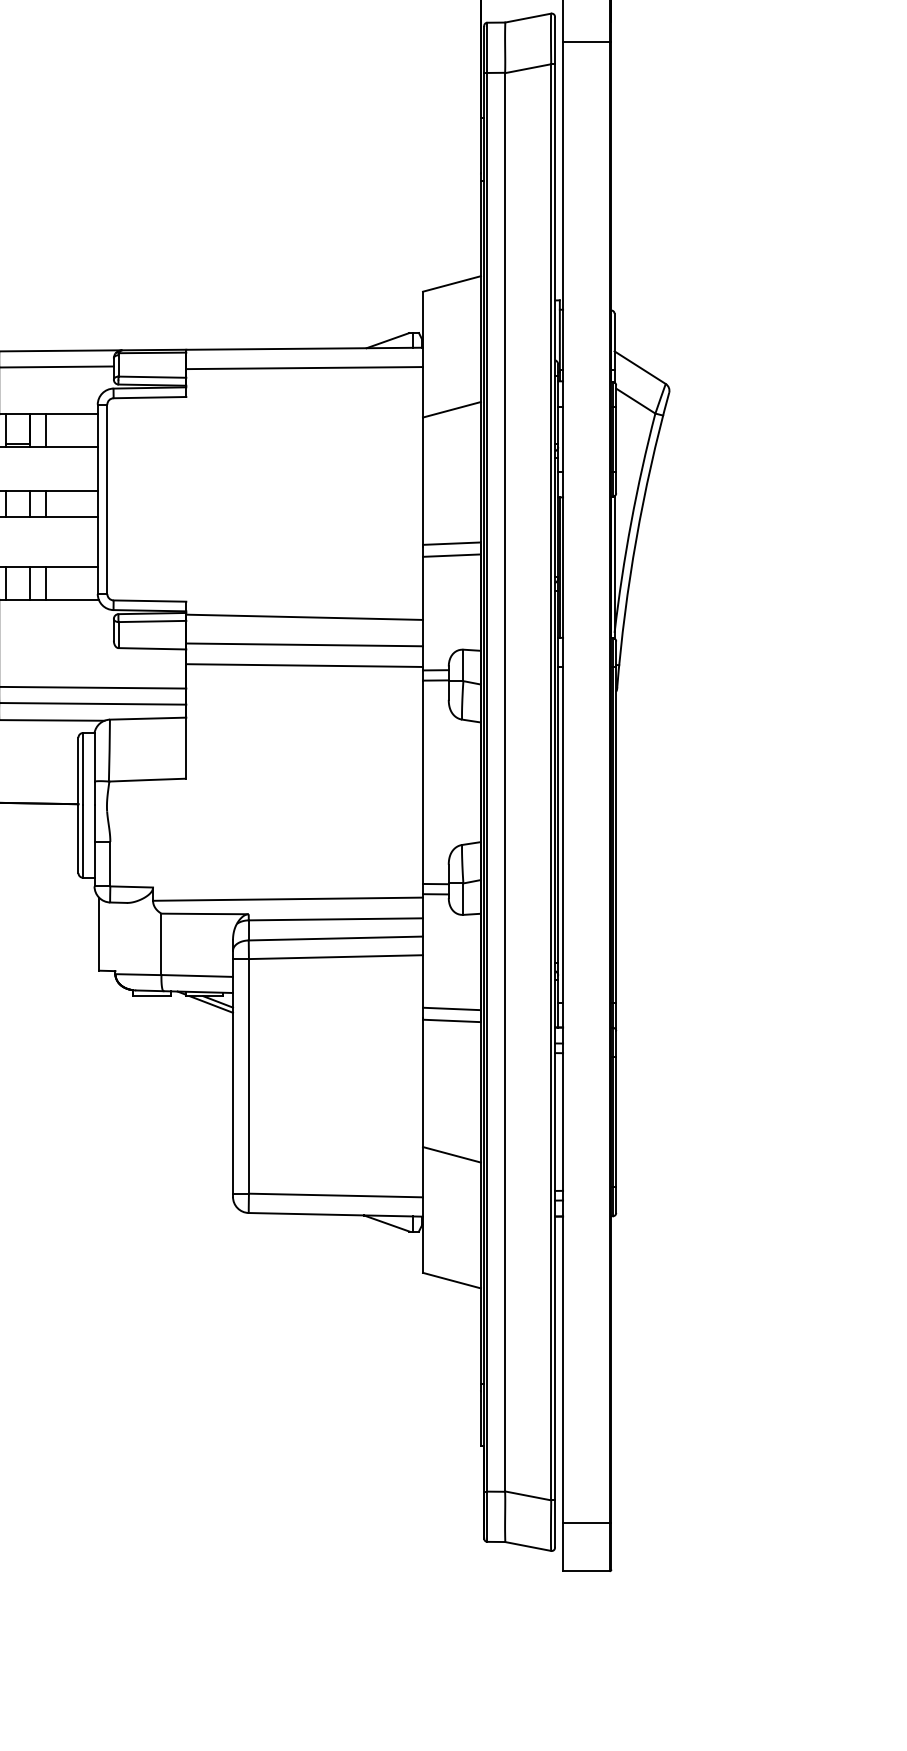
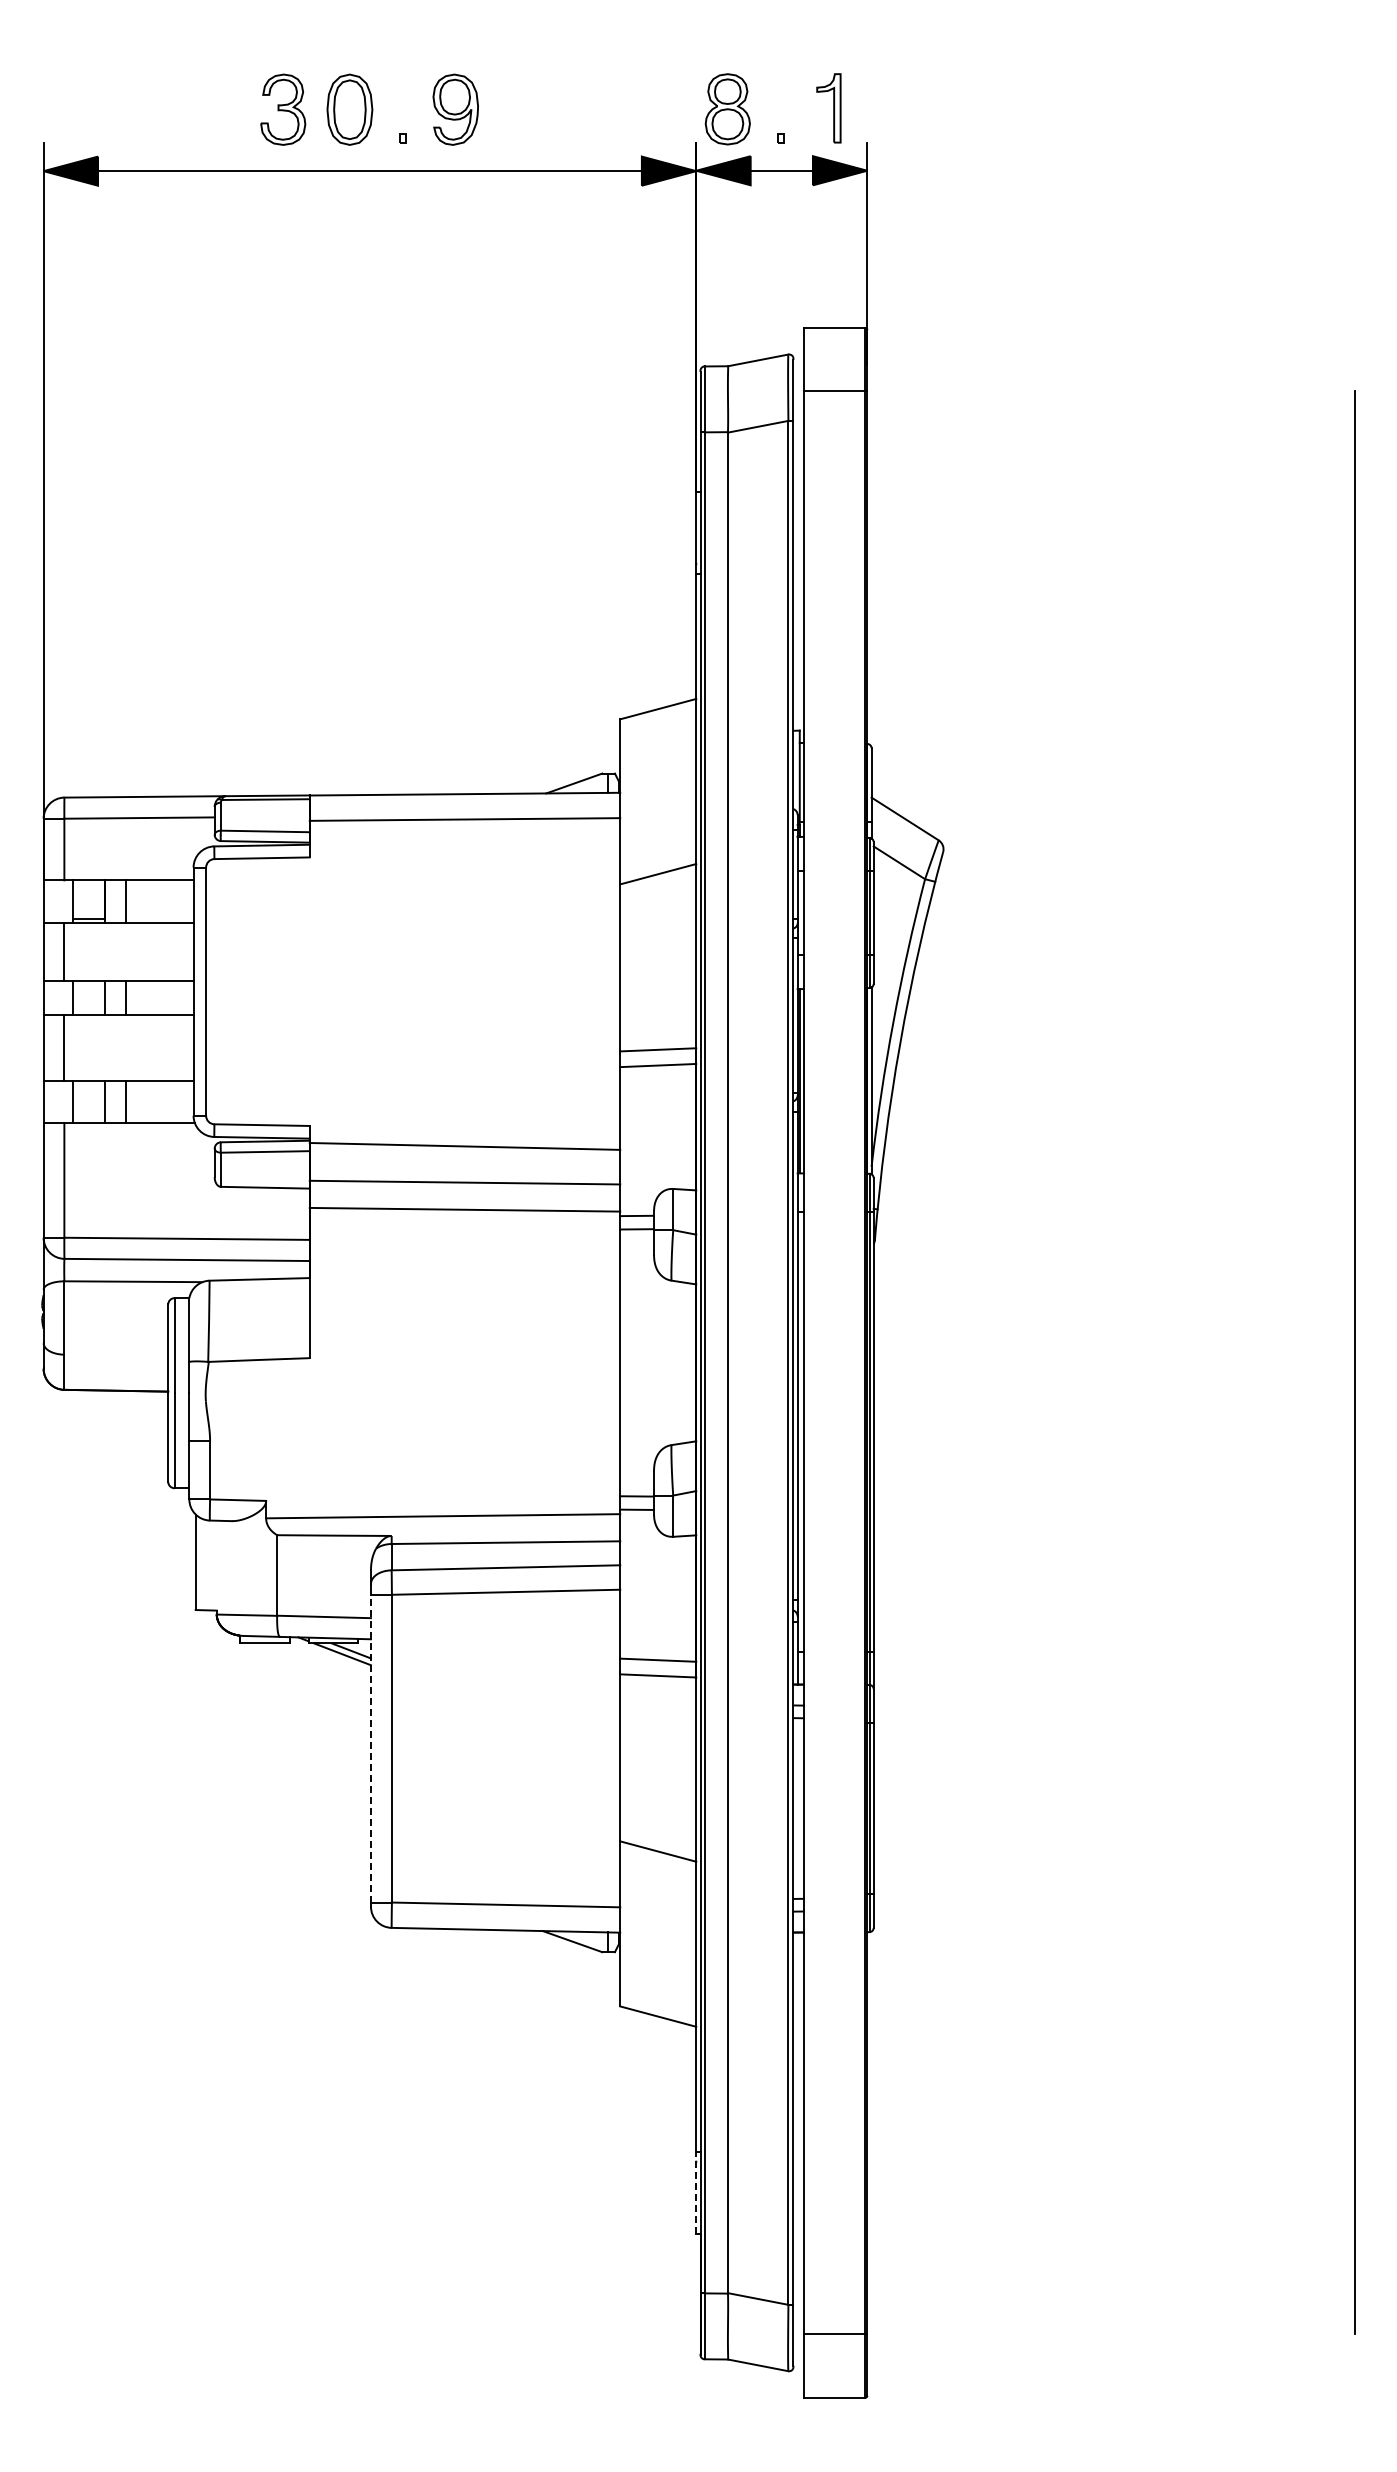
line: (233, 1076) -> (371, 1748), solid -> dashed
line: (481, 1414) -> (696, 2192), solid -> dashed

